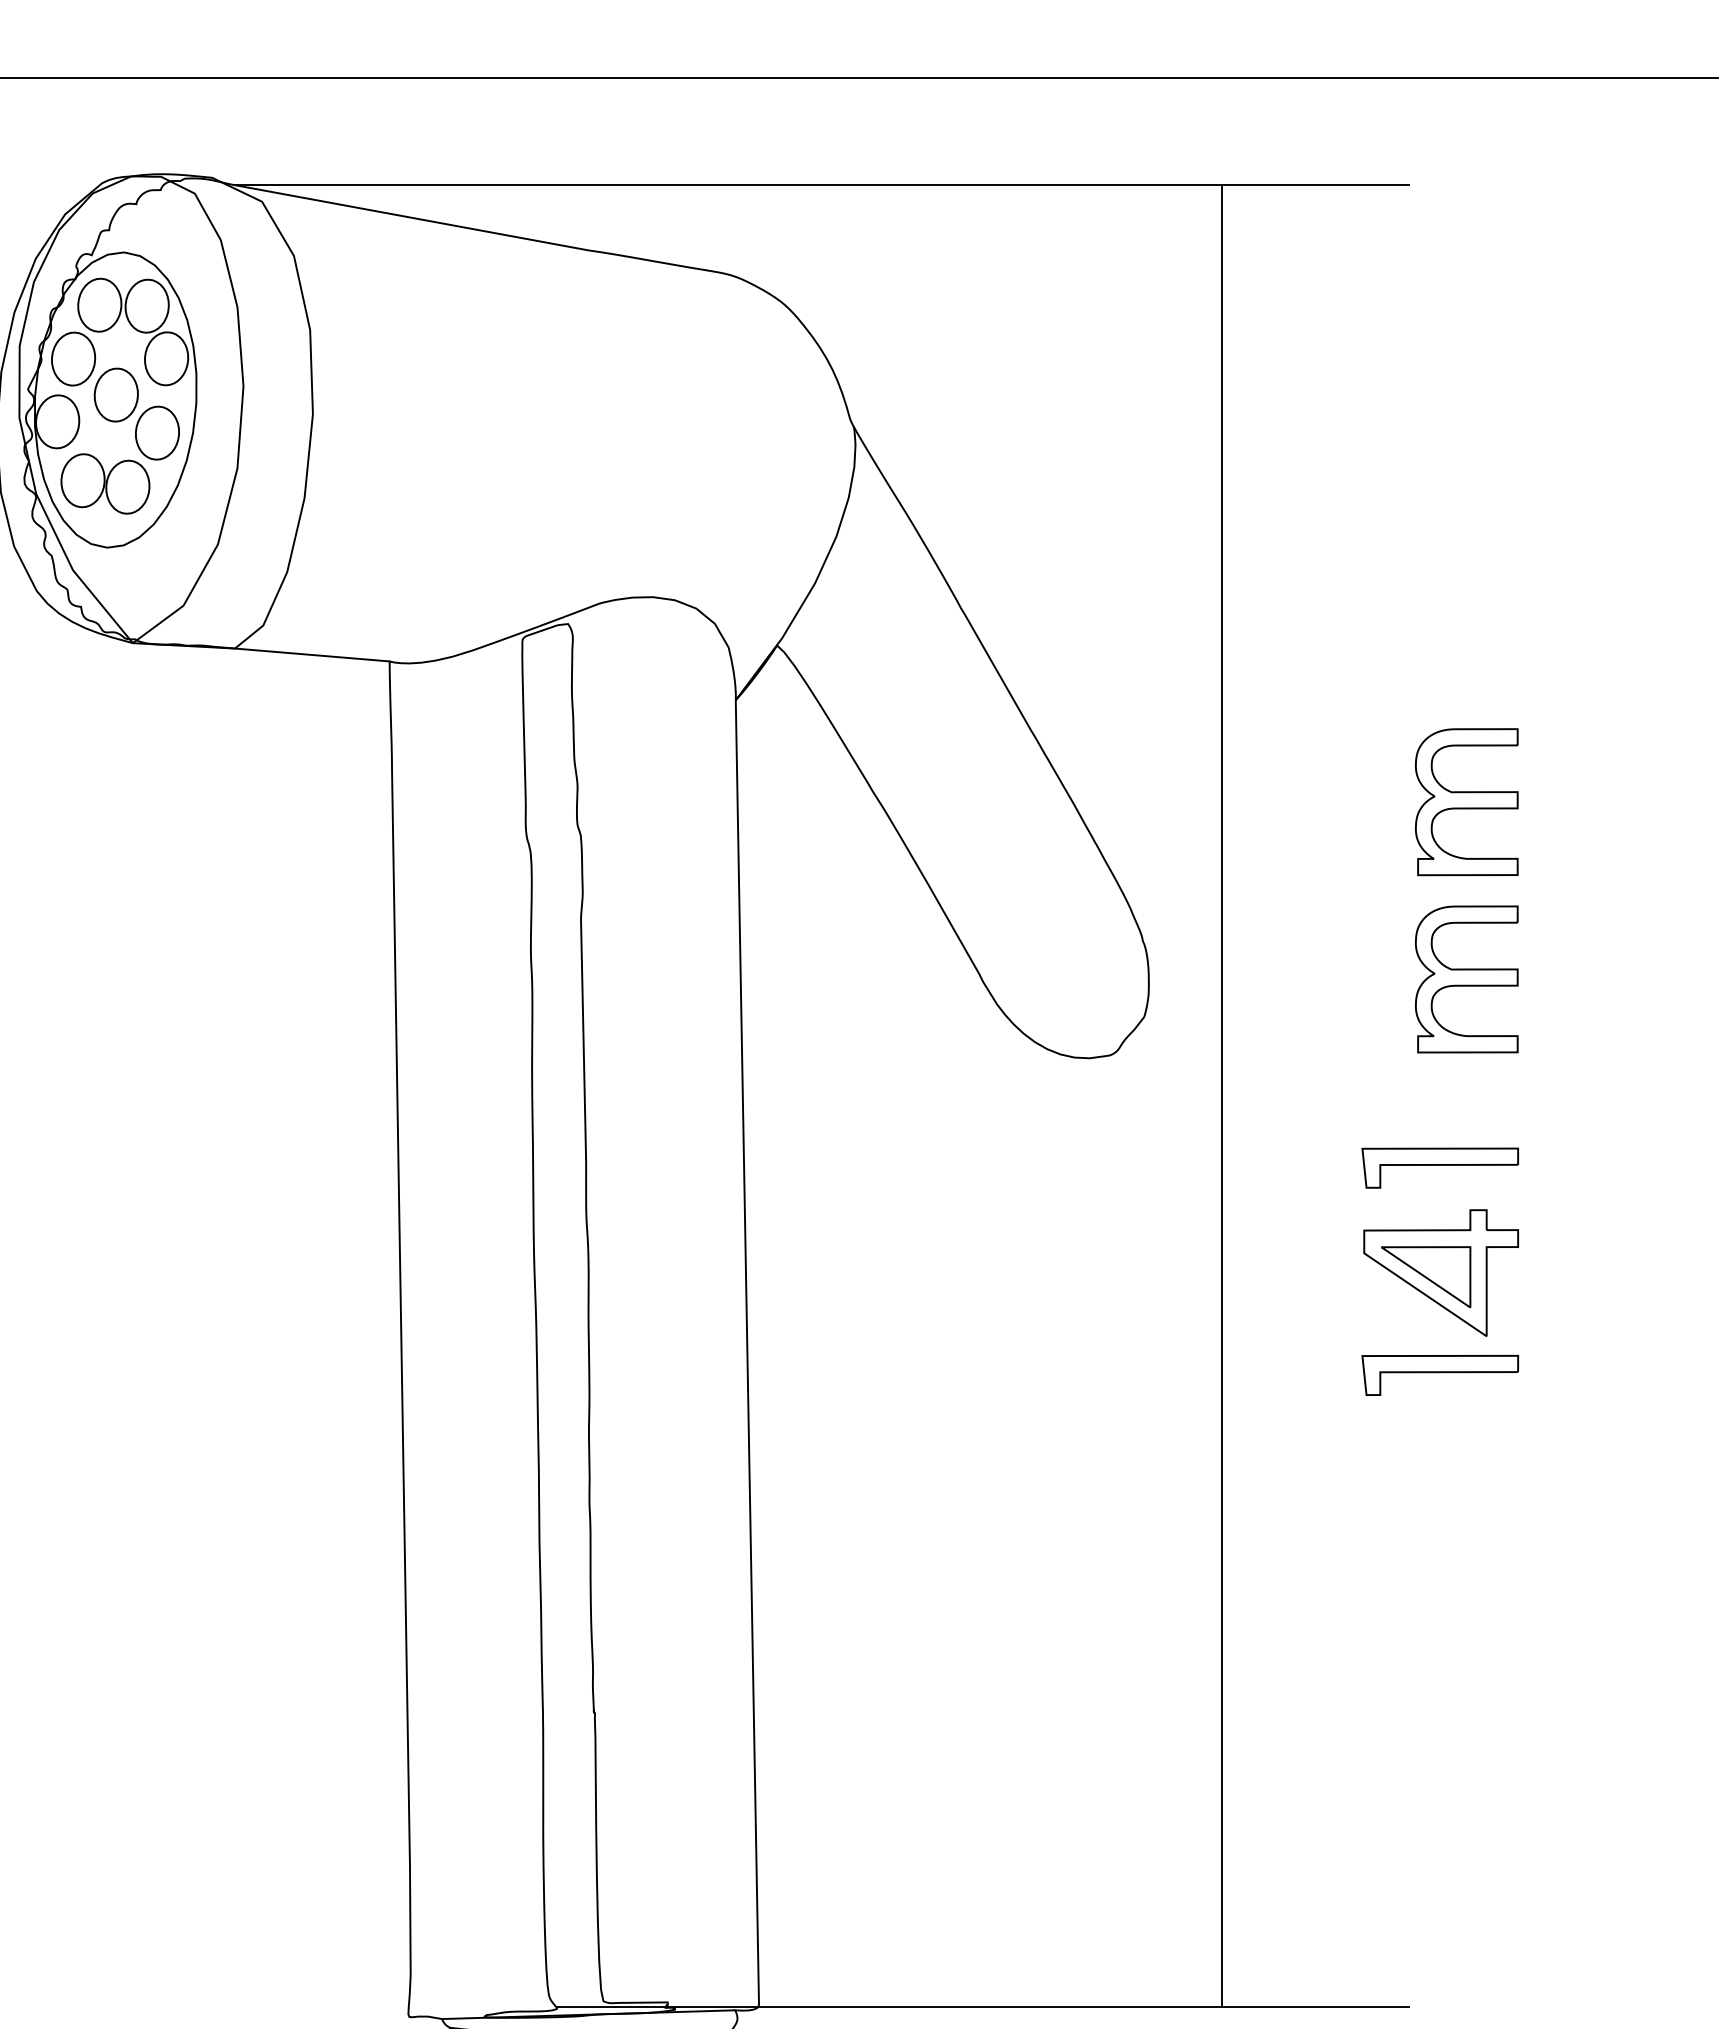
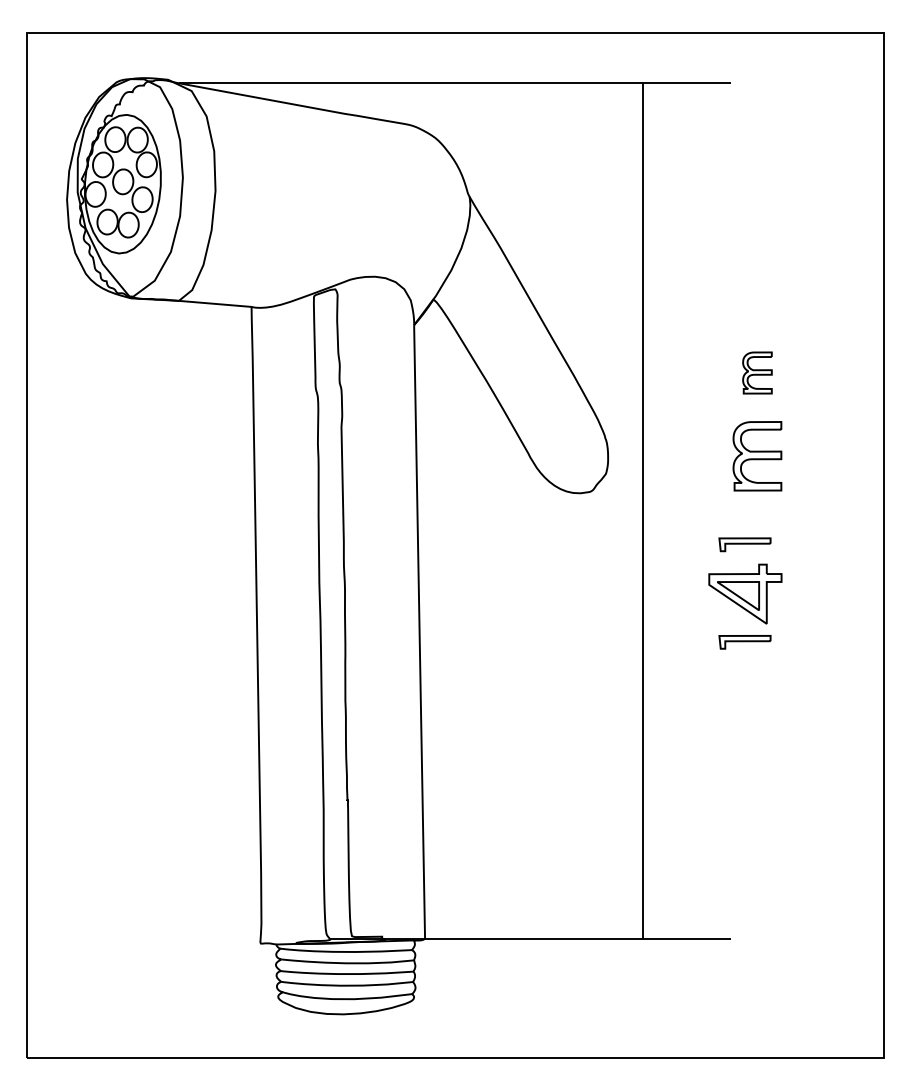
part: (1466, 801) -> (757, 372), size x0.6
part: (1439, 1167) -> (744, 544), size x0.7
part: (1439, 1375) -> (744, 642), size x0.7

